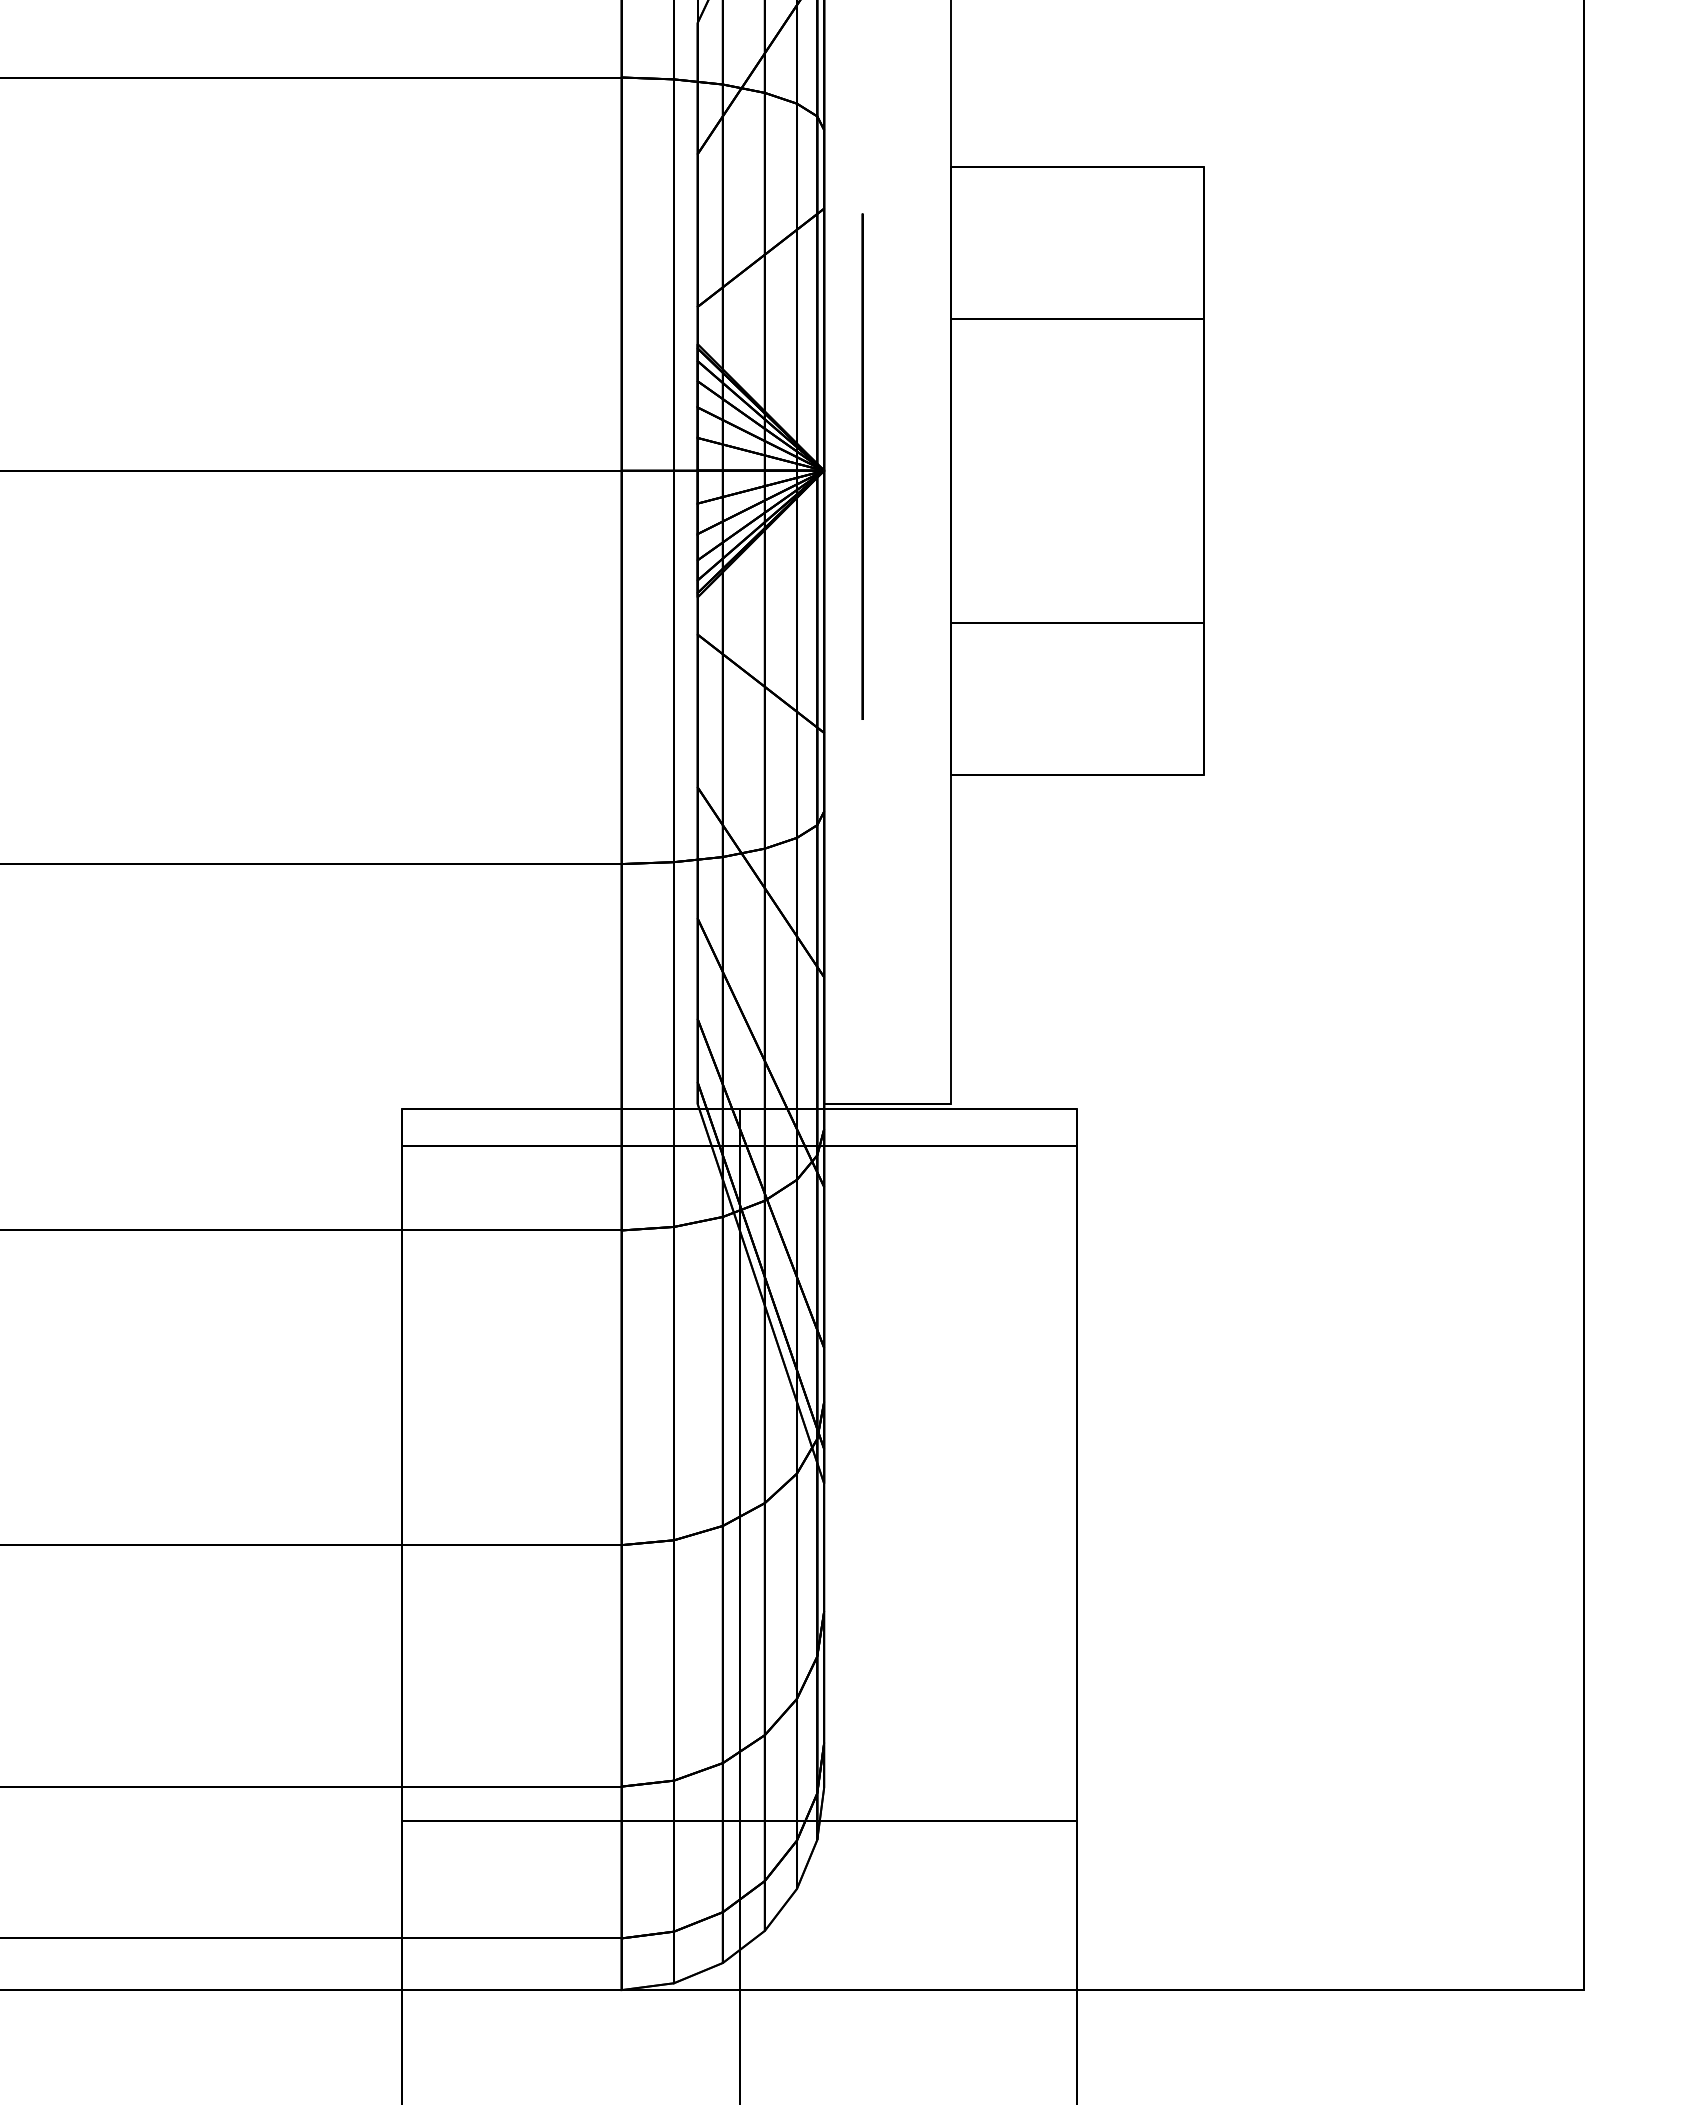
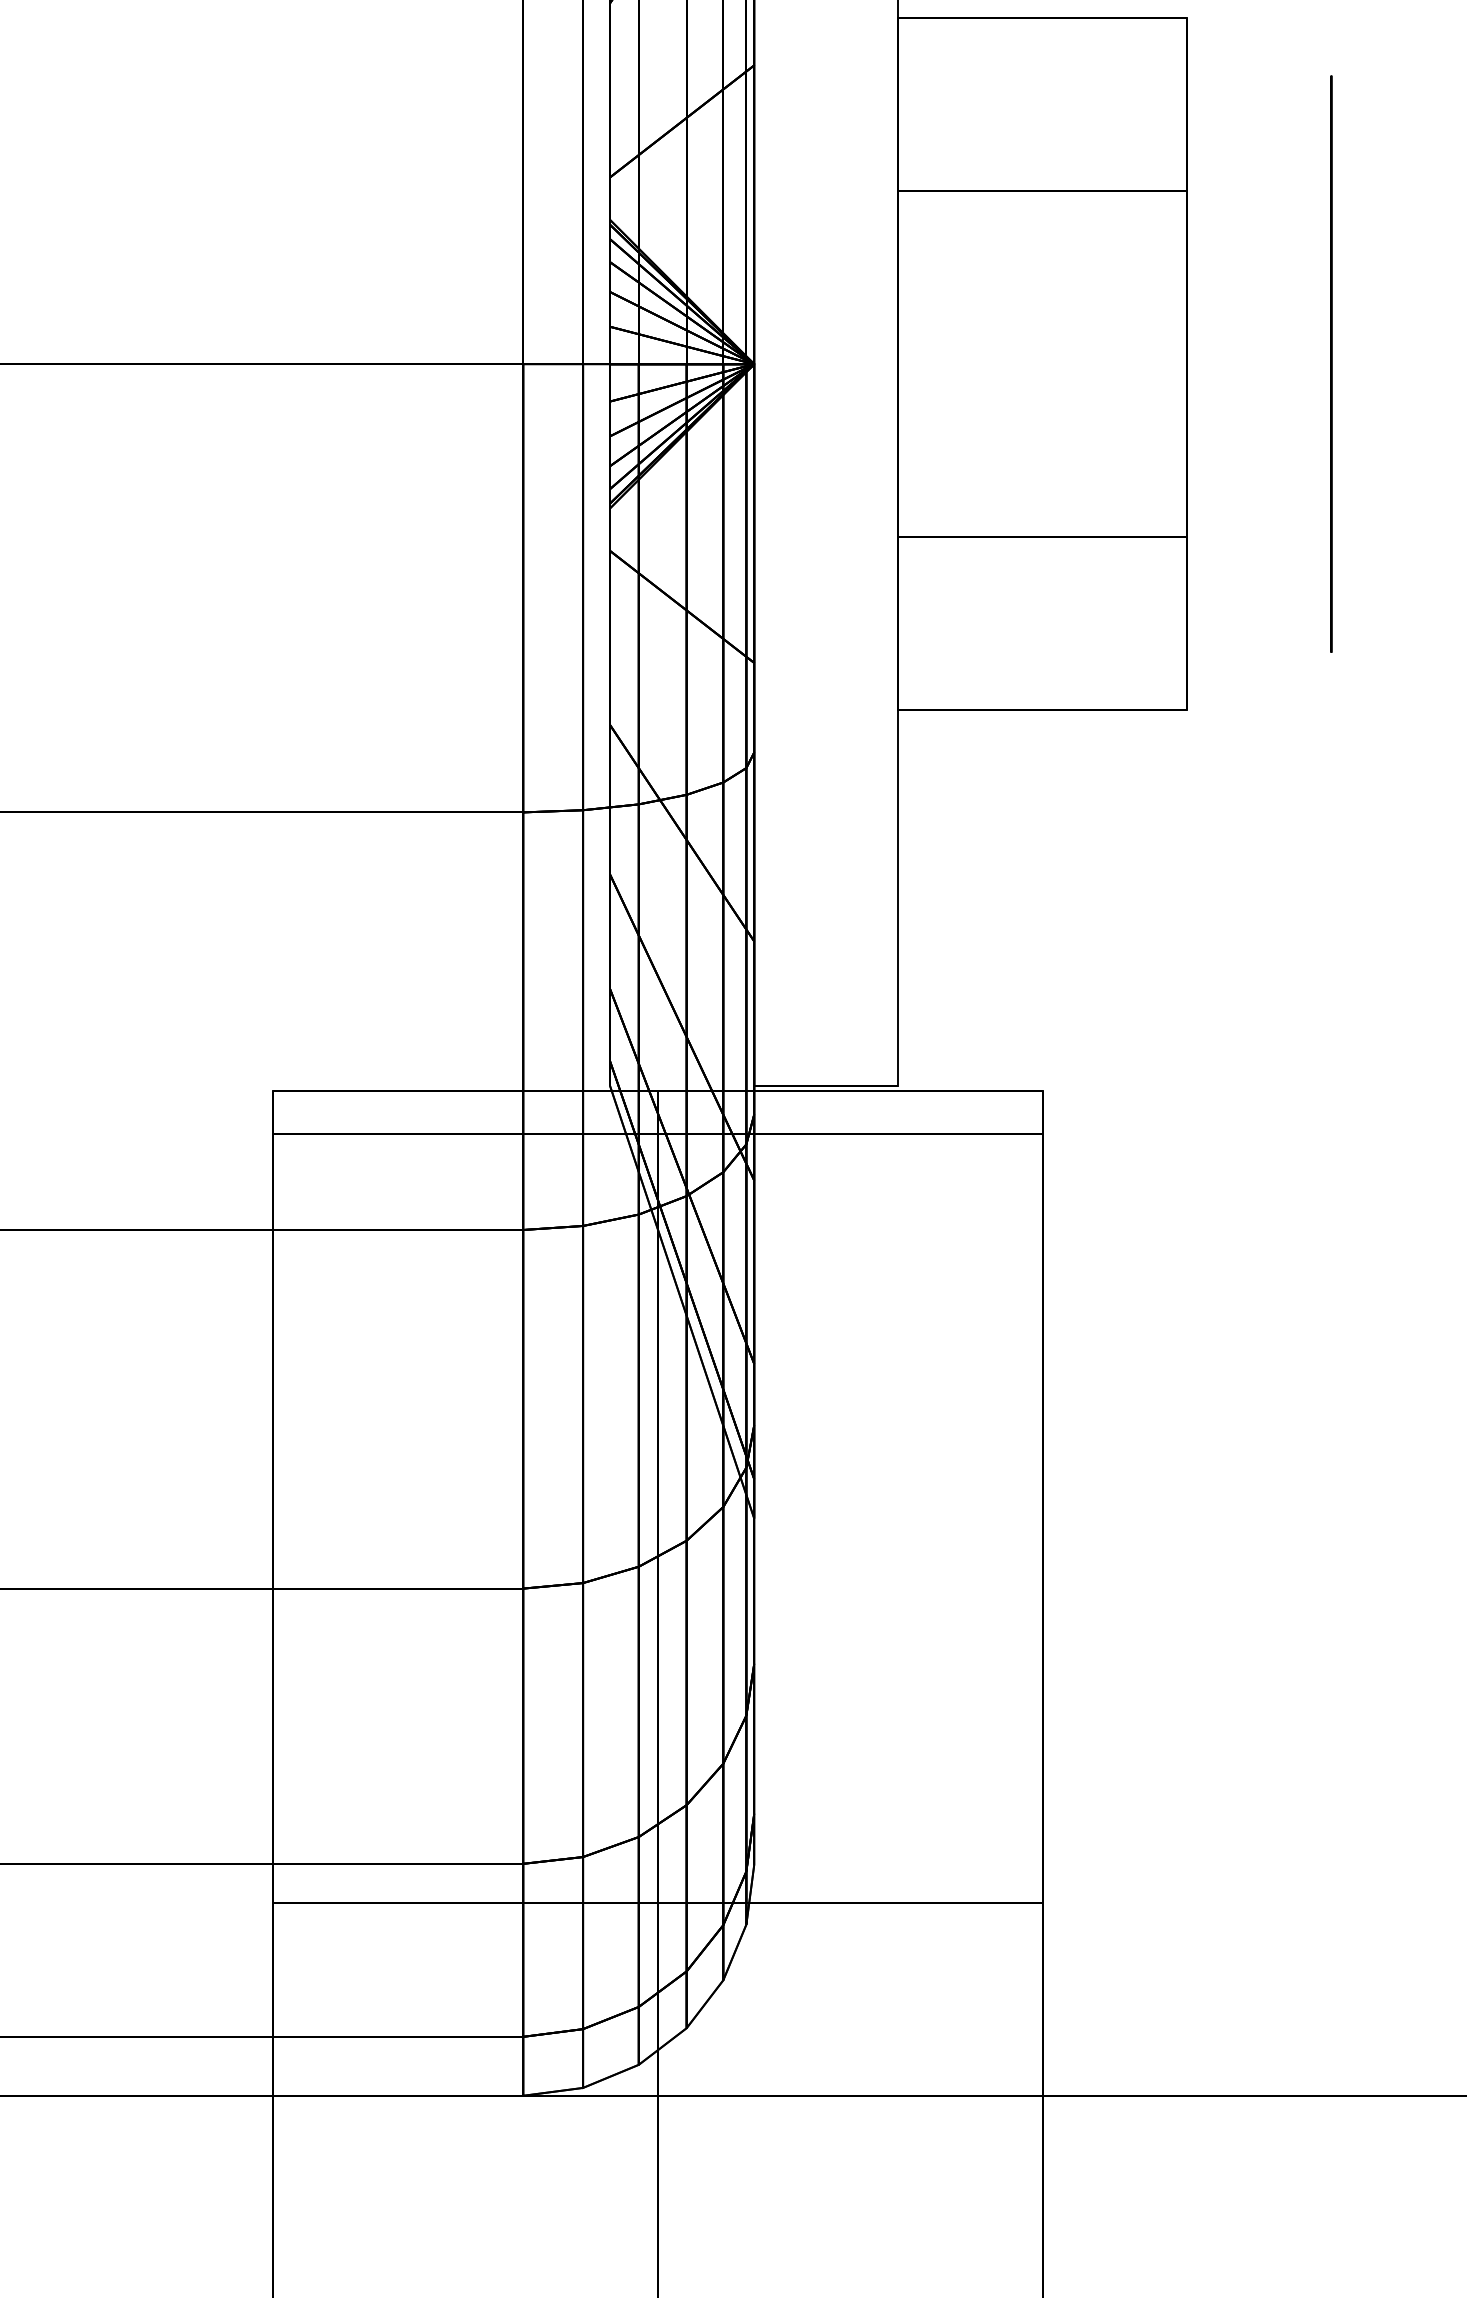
circle: (862, 466) -> (1331, 363), moved

